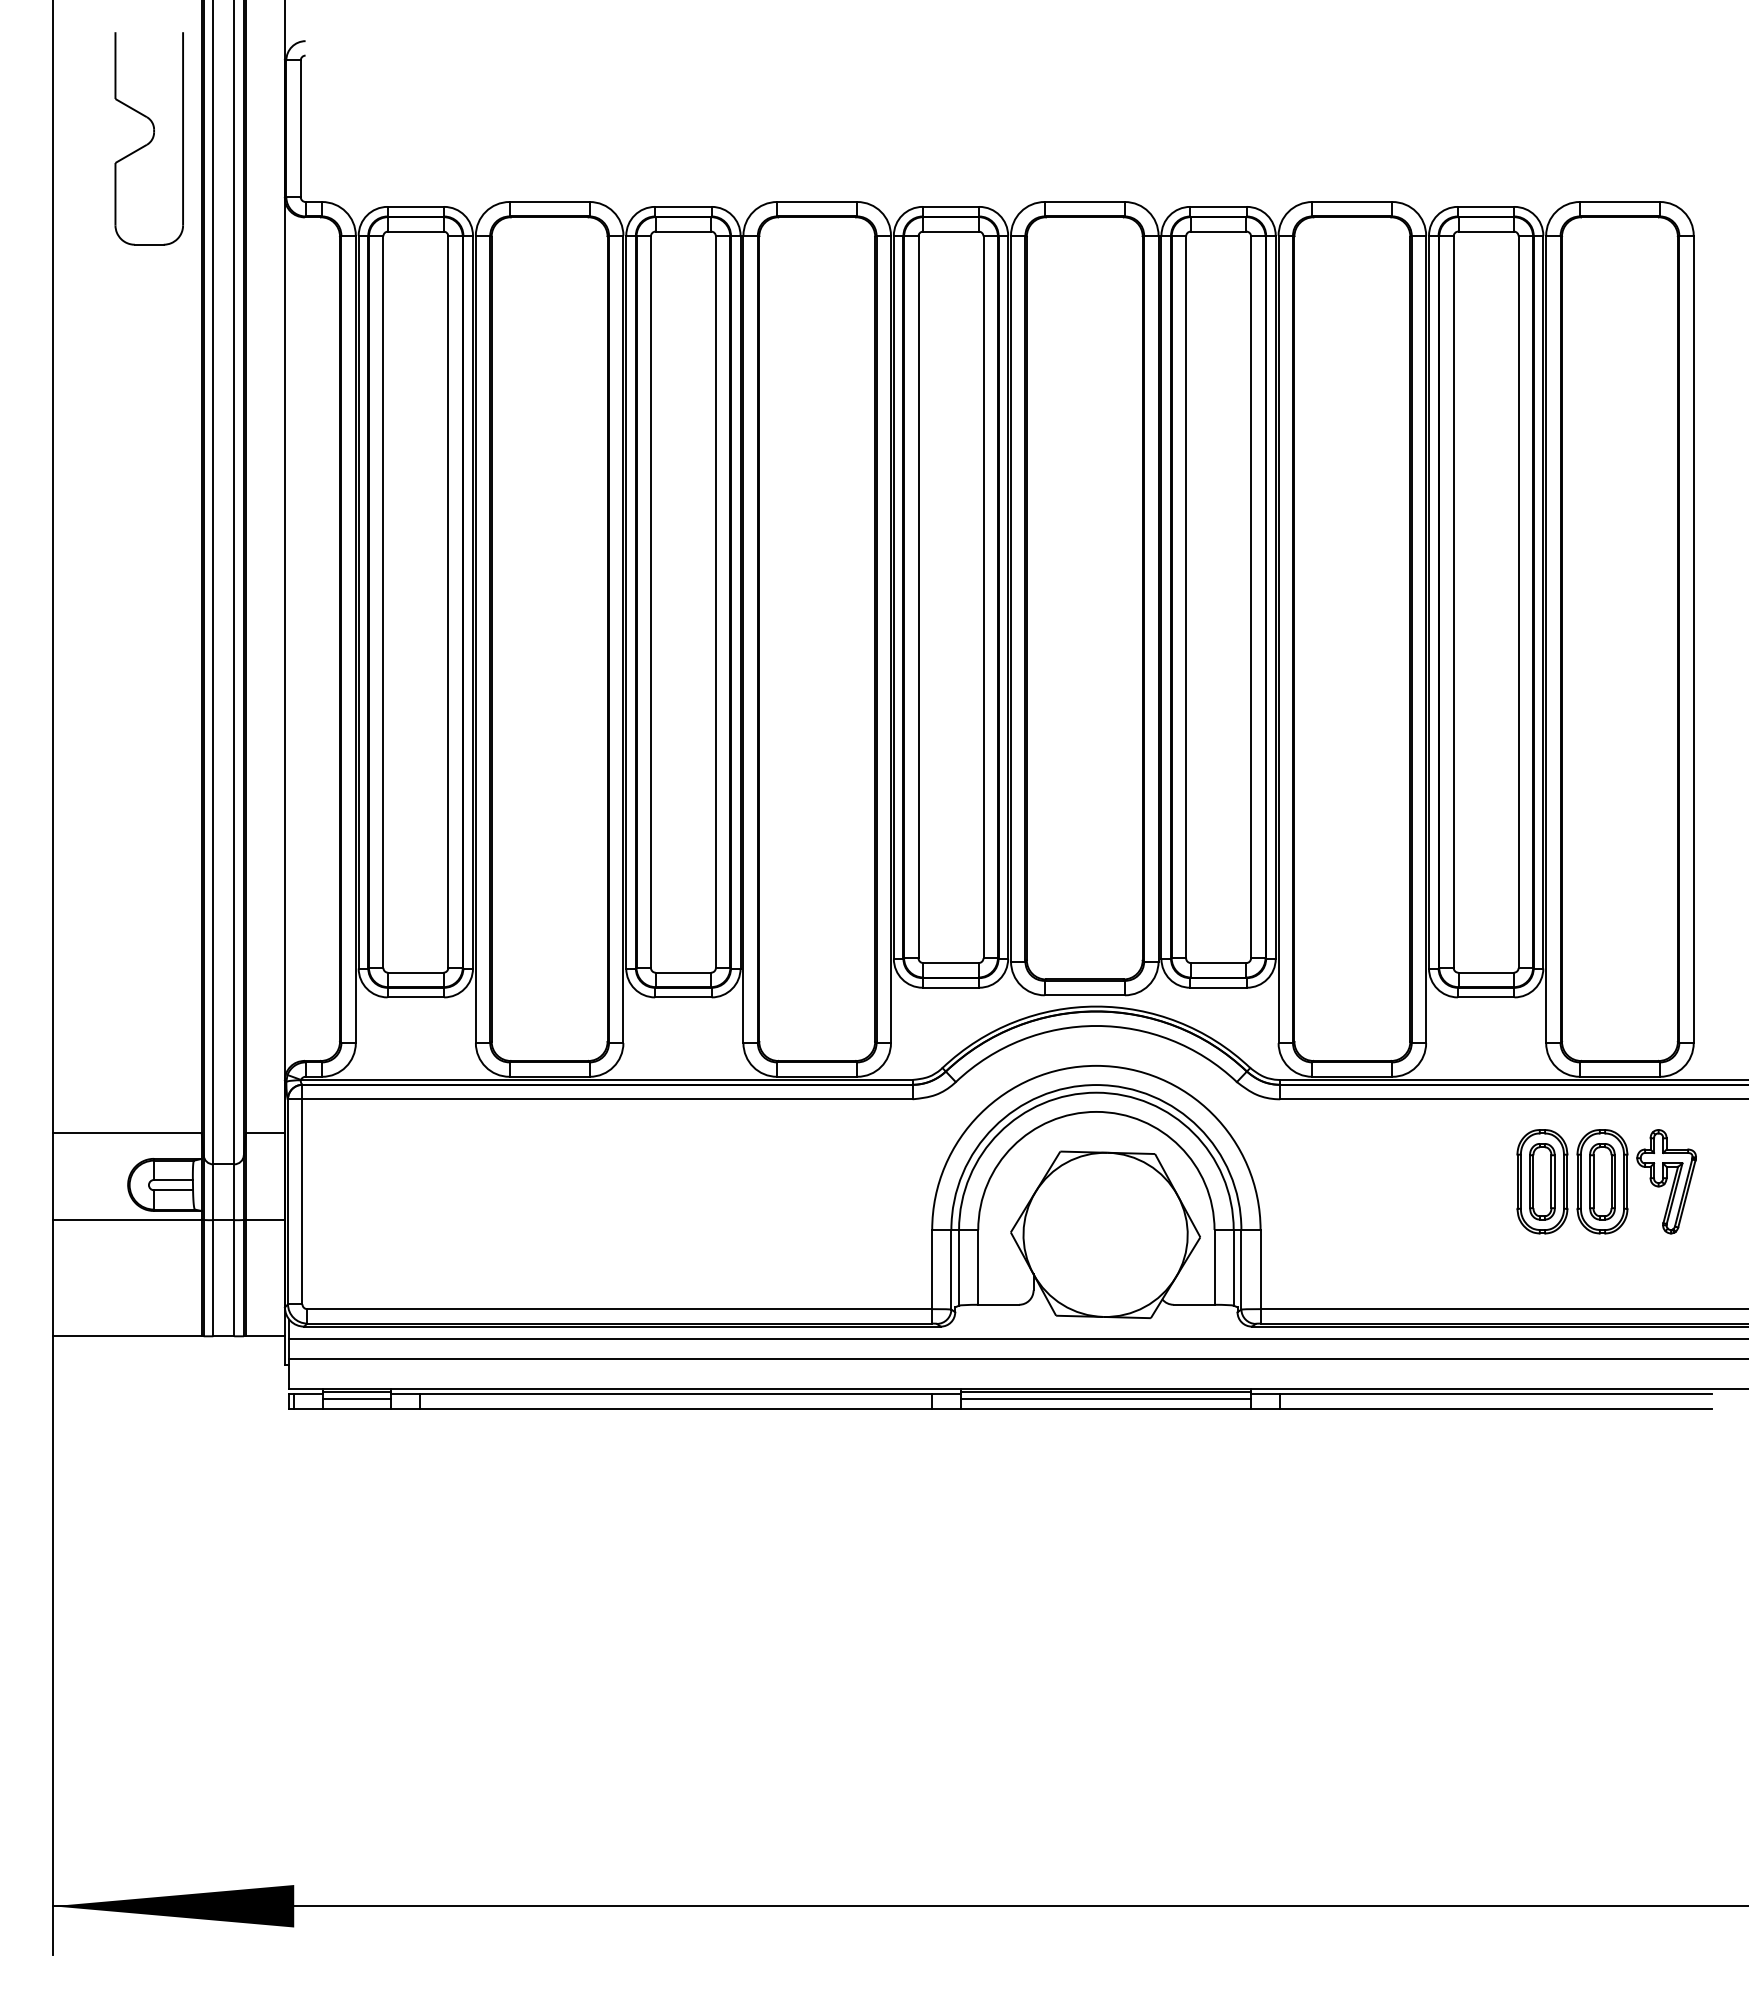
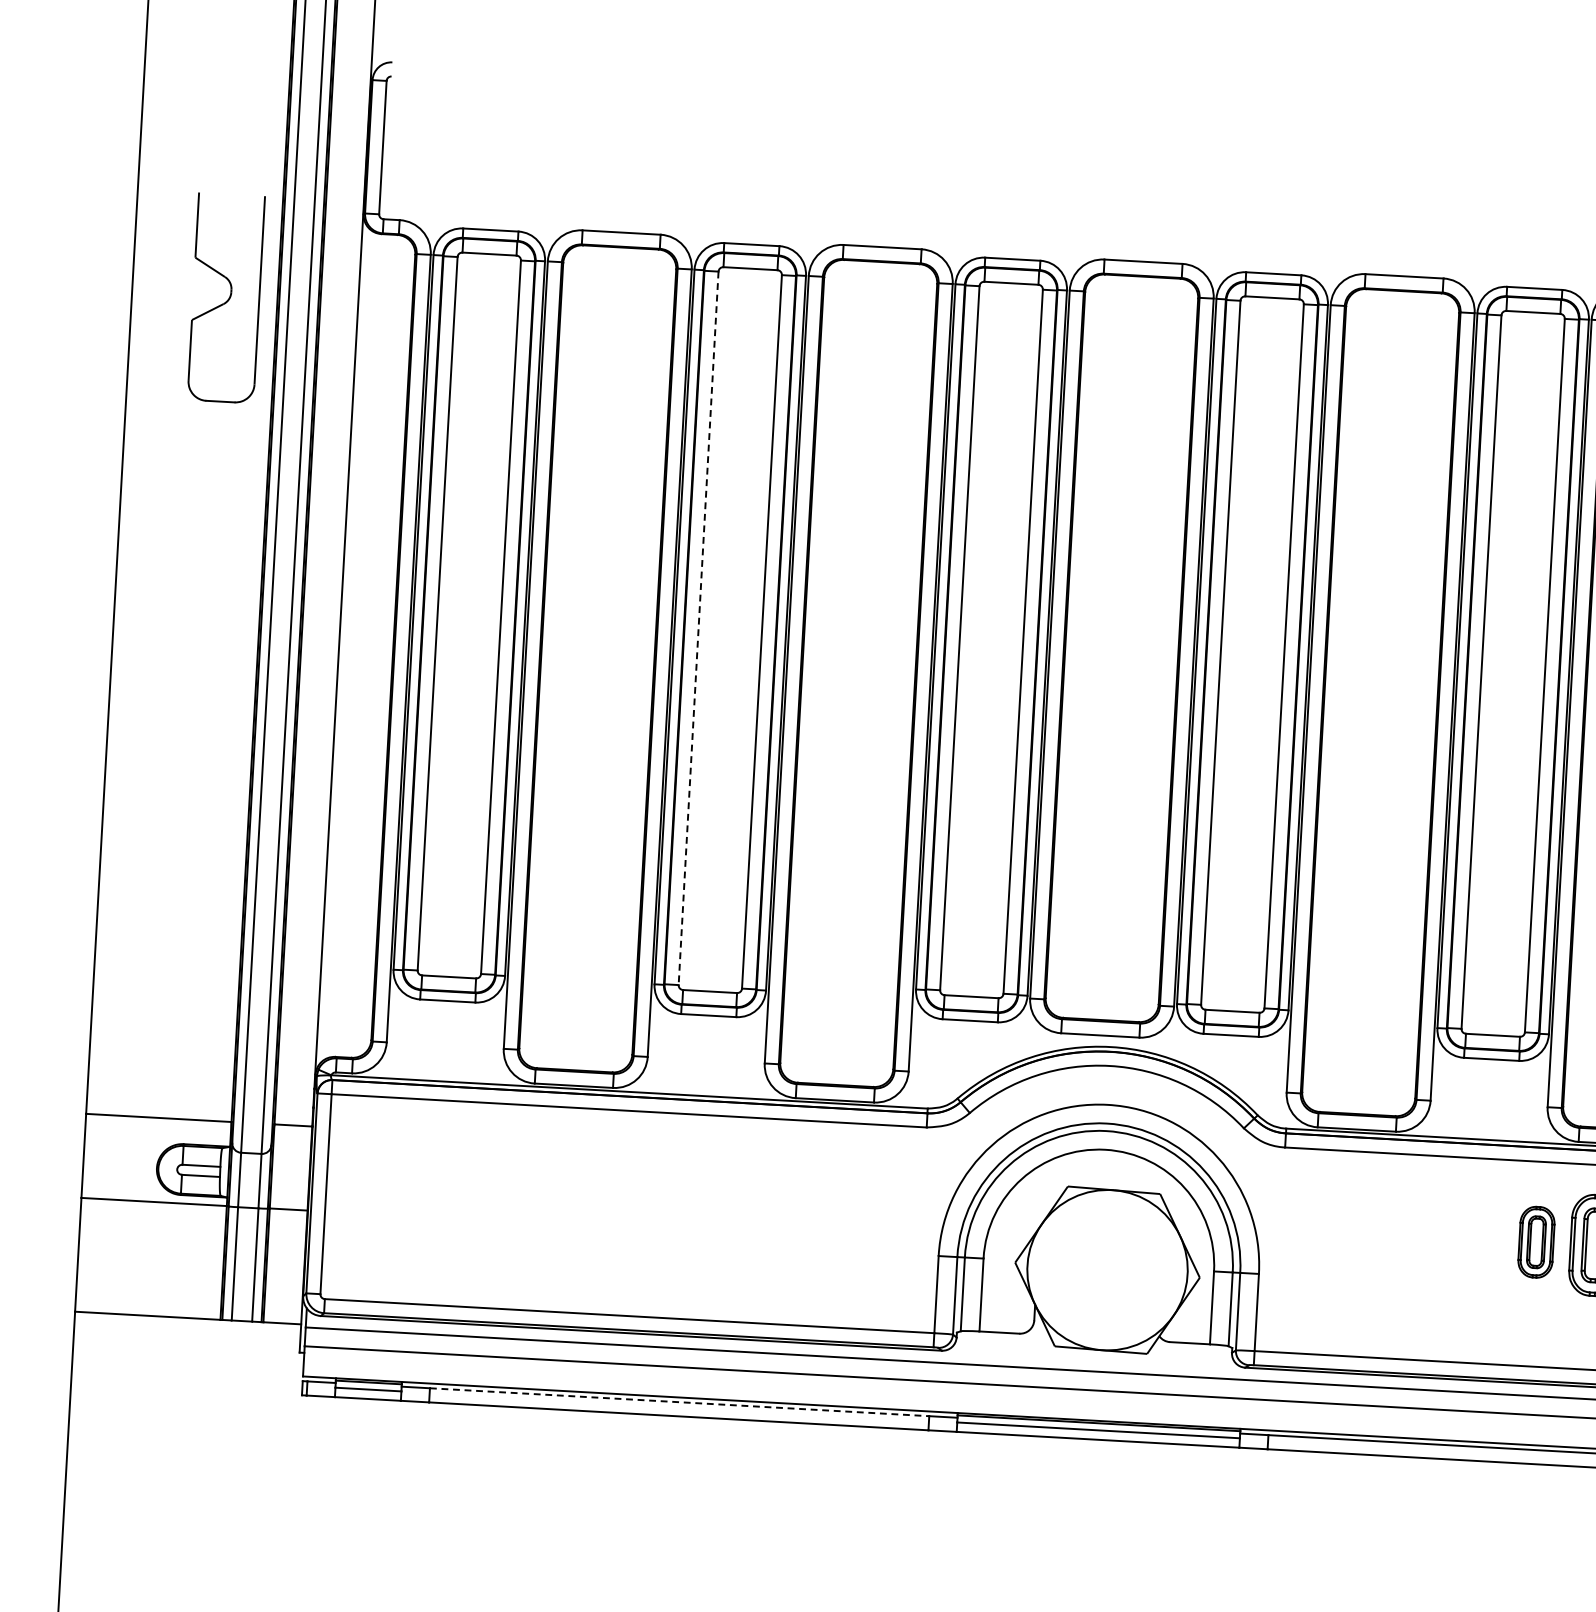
part: (148, 138) -> (225, 297), moved
line: (650, 602) -> (698, 628), solid -> dashed
part: (1542, 1181) -> (1536, 1241), size x0.7
line: (675, 1394) -> (679, 1402), solid -> dashed

